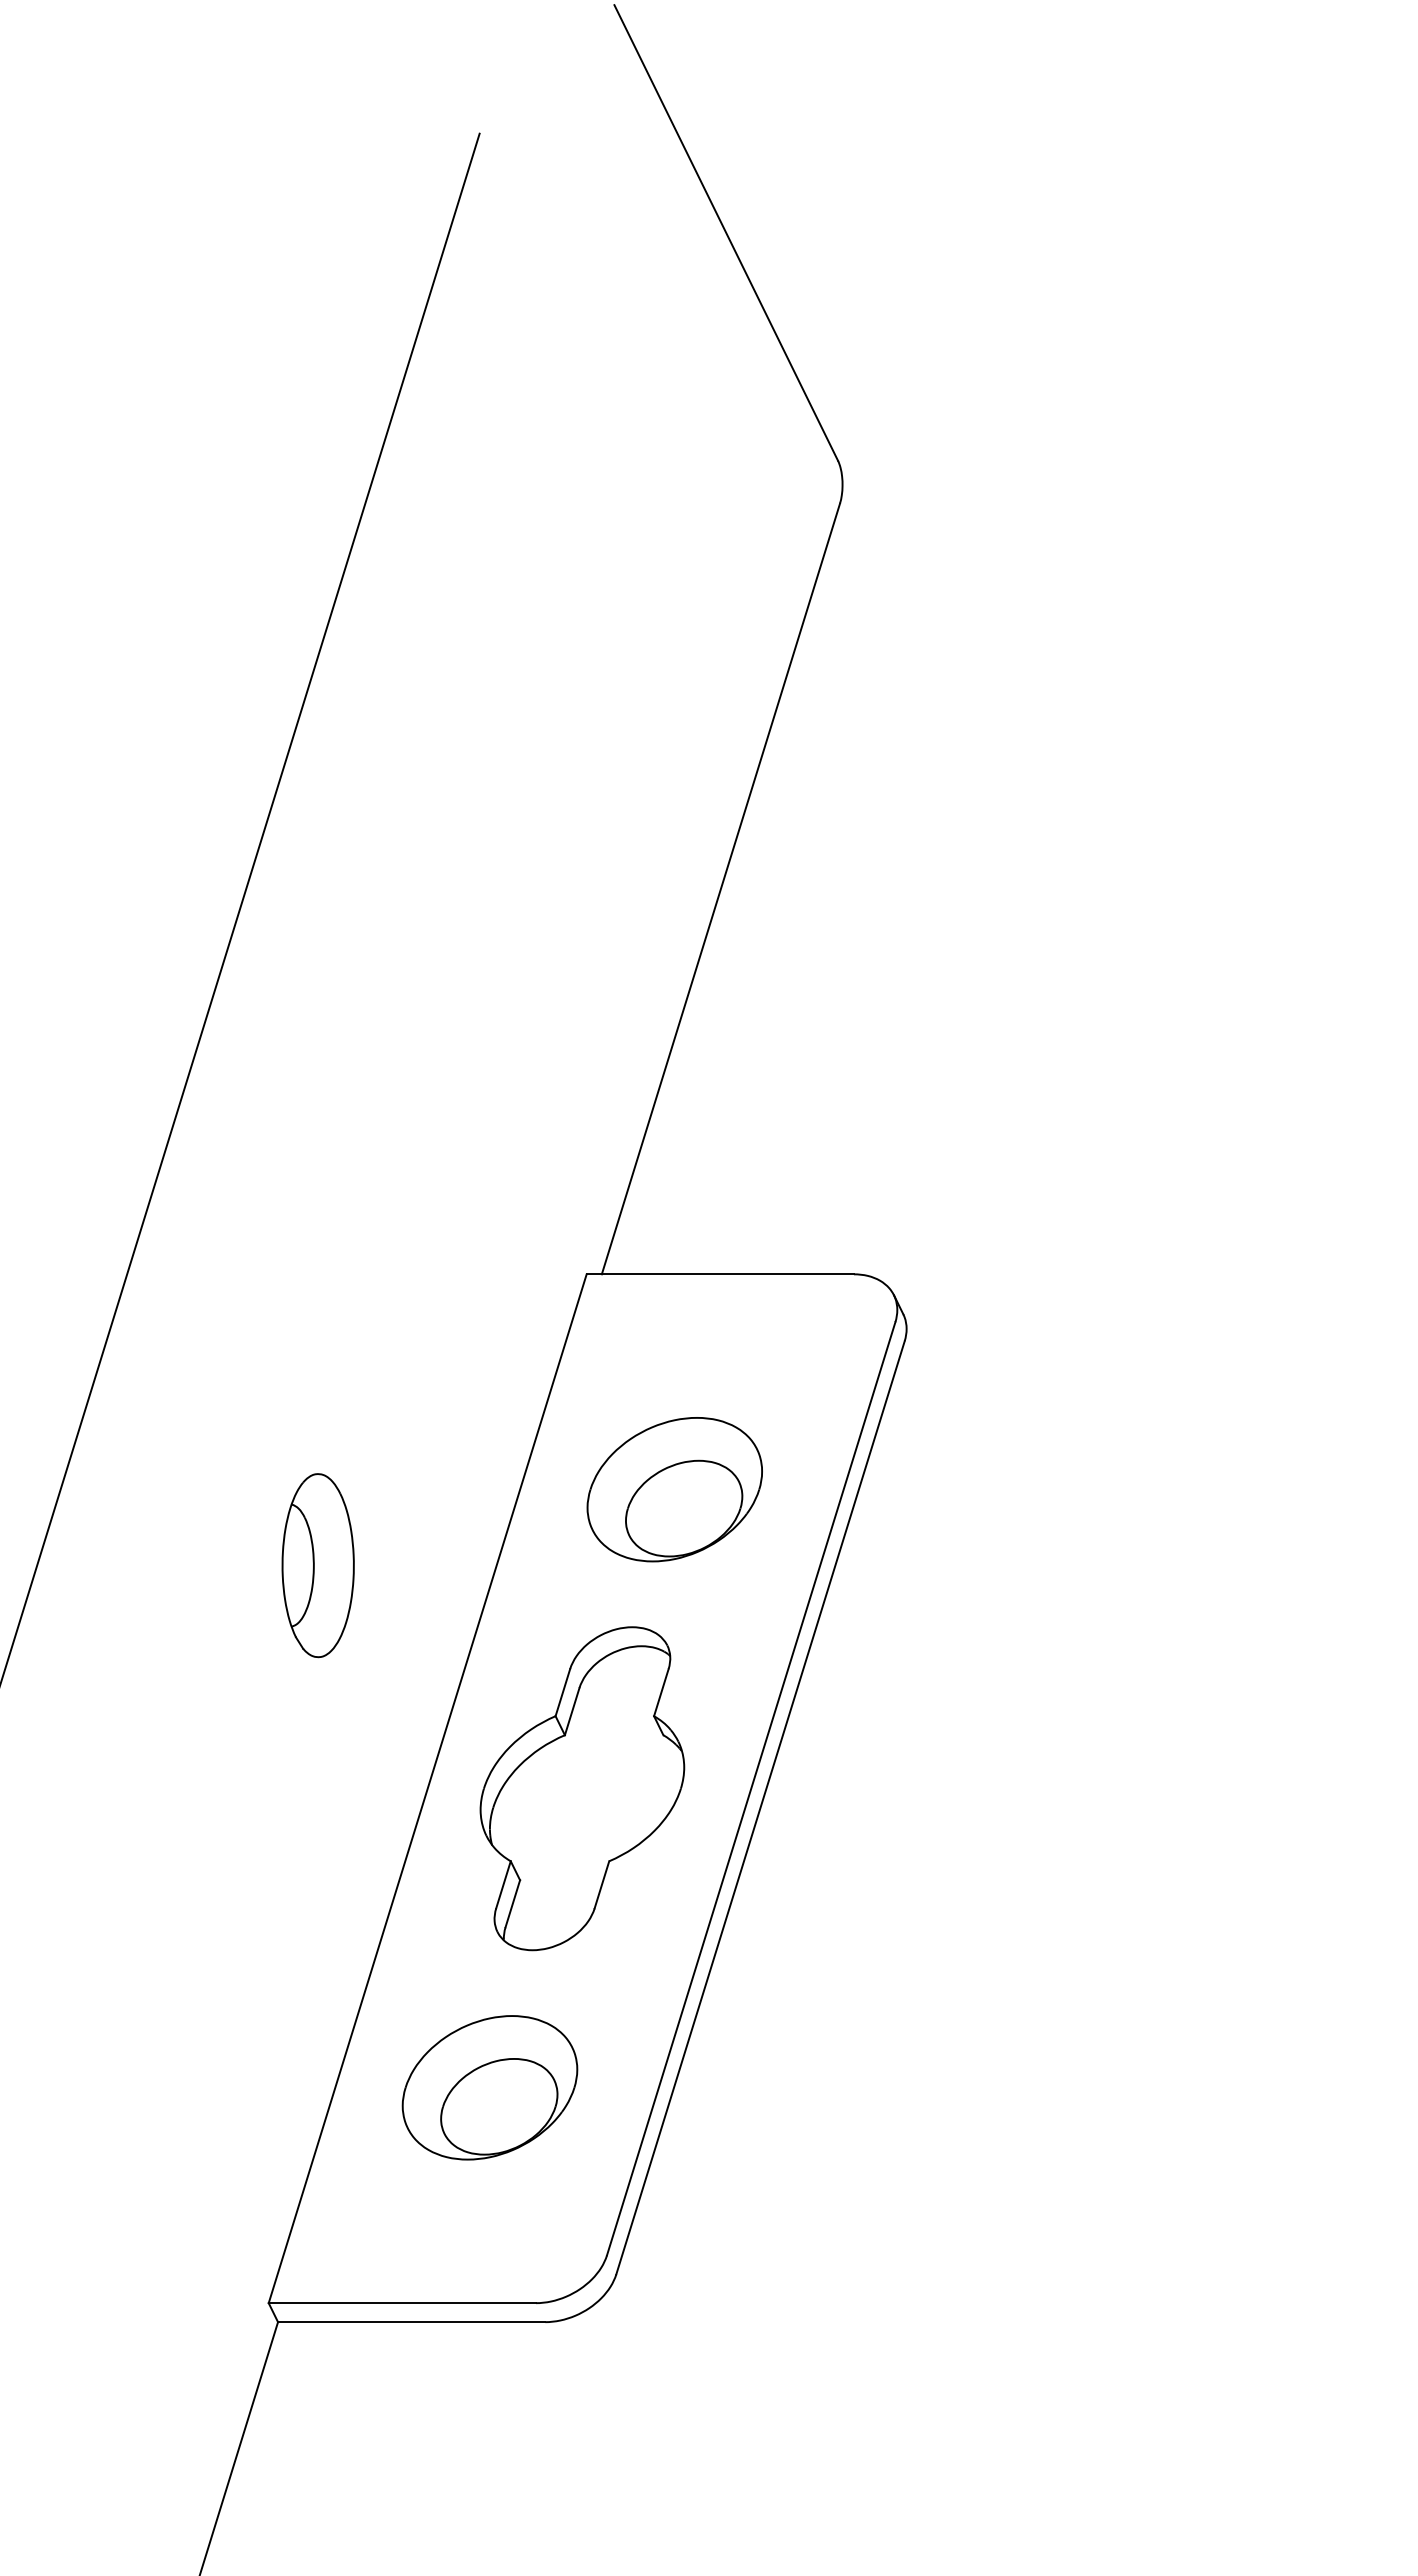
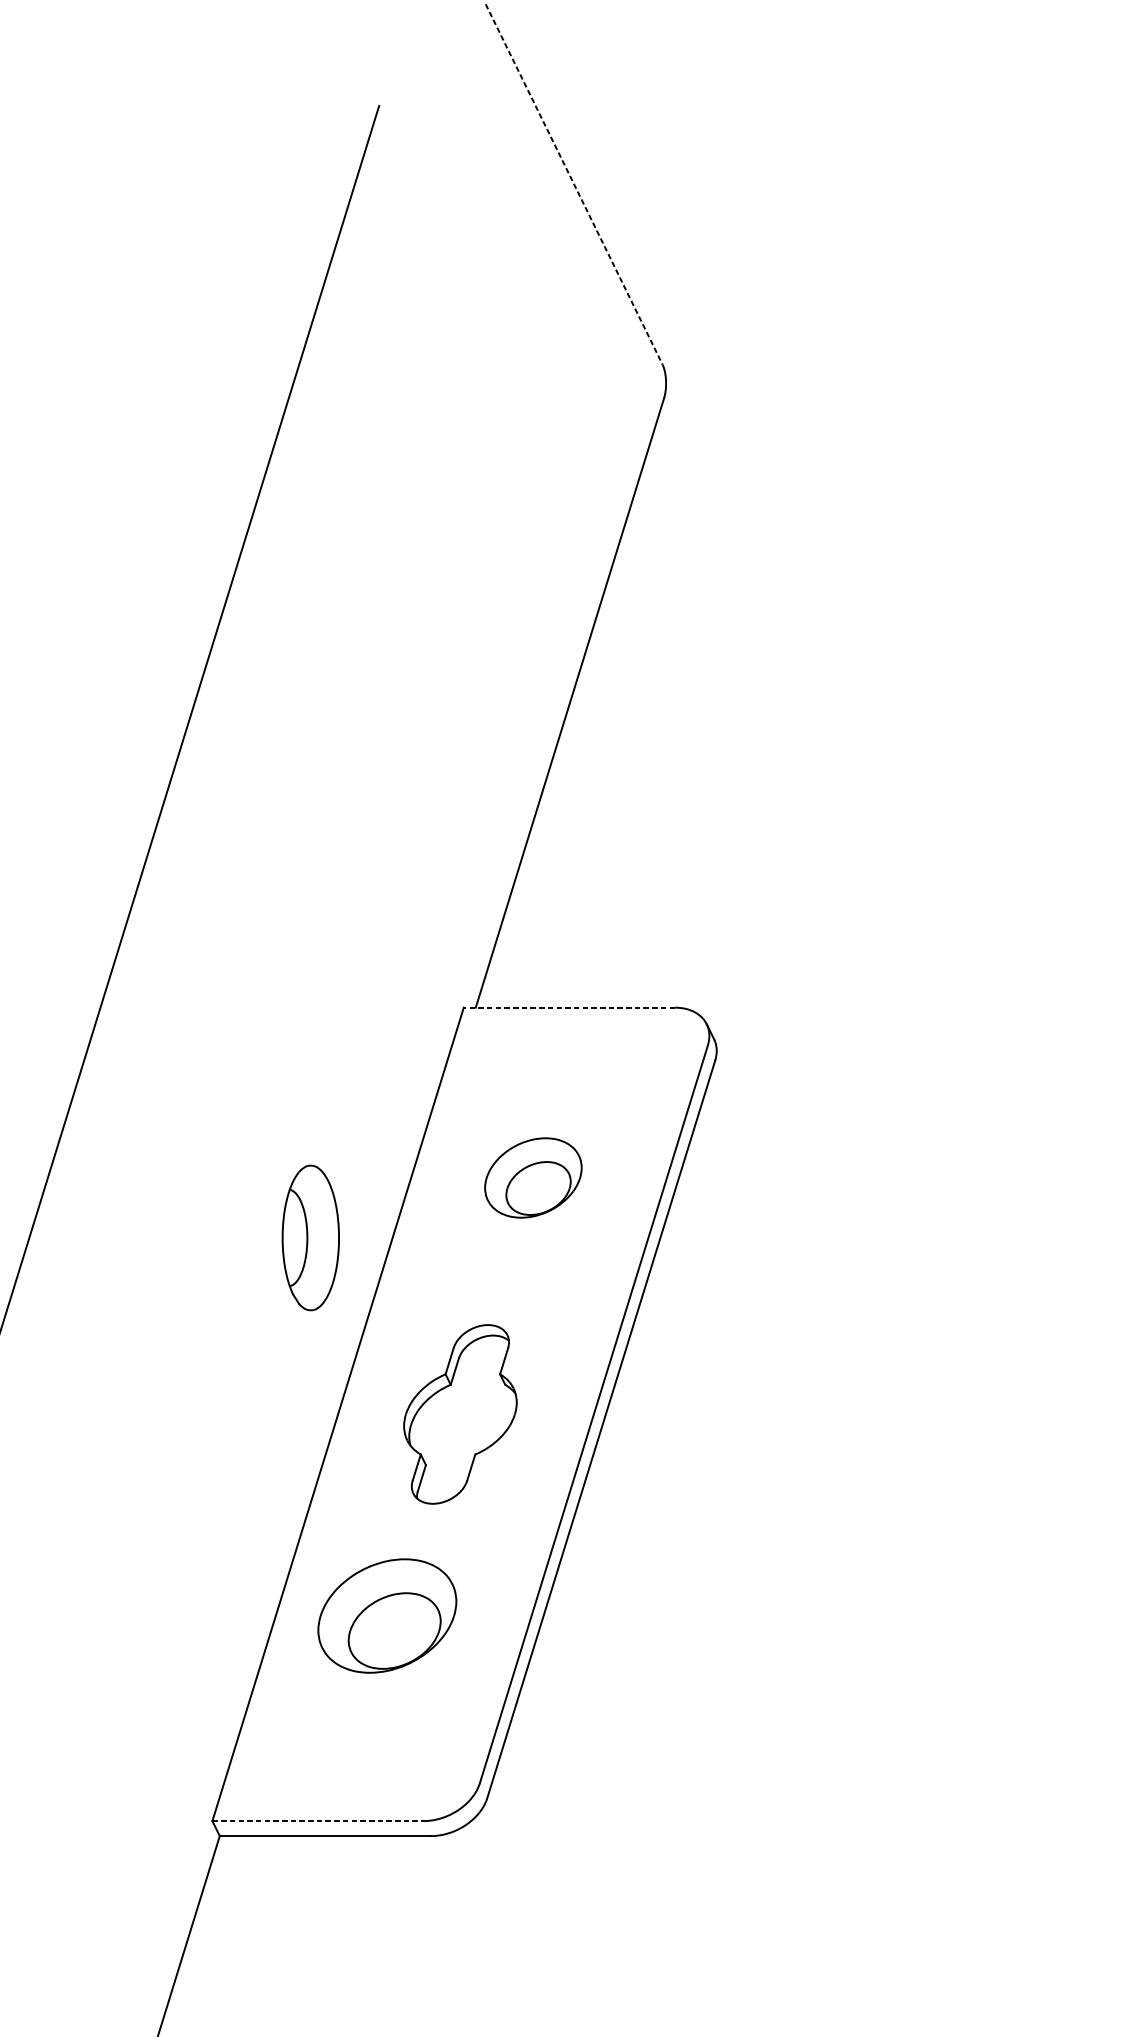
line: (726, 232) -> (574, 184), solid -> dashed
line: (720, 1274) -> (569, 1007), solid -> dashed
part: (674, 1489) -> (533, 1177), size x0.7
part: (317, 1565) -> (310, 1237), moved
part: (582, 1788) -> (460, 1414), size x0.7
part: (489, 2087) -> (386, 1615), moved
line: (402, 2303) -> (318, 1821), solid -> dashed

